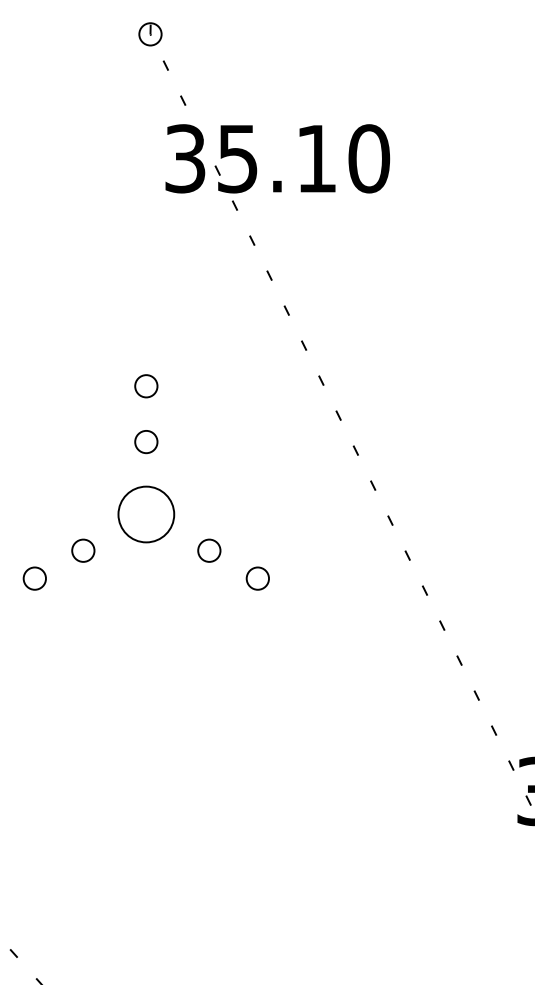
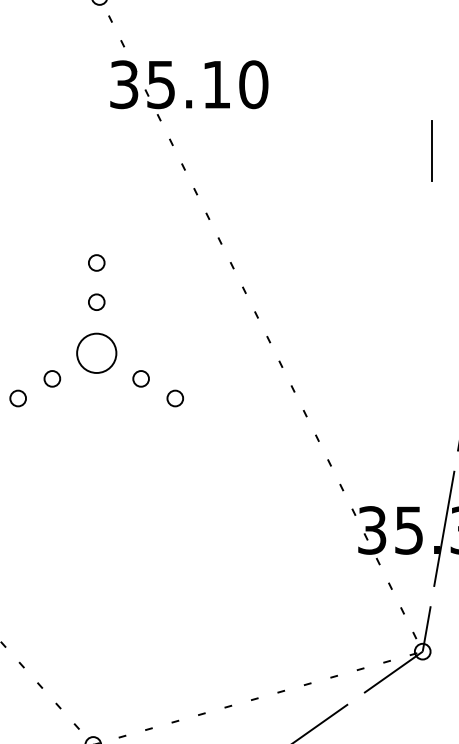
part: (145, 482) -> (96, 330), moved

